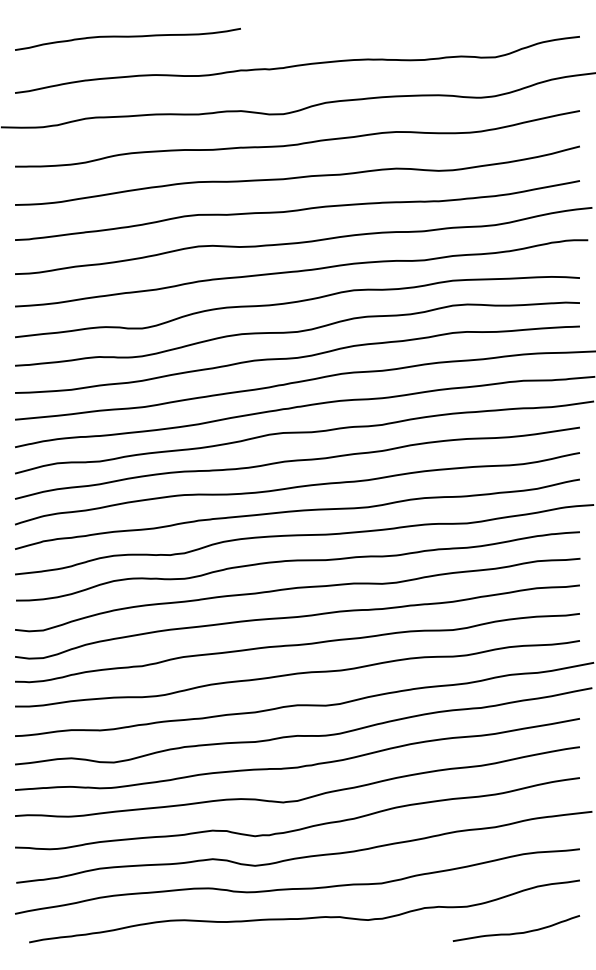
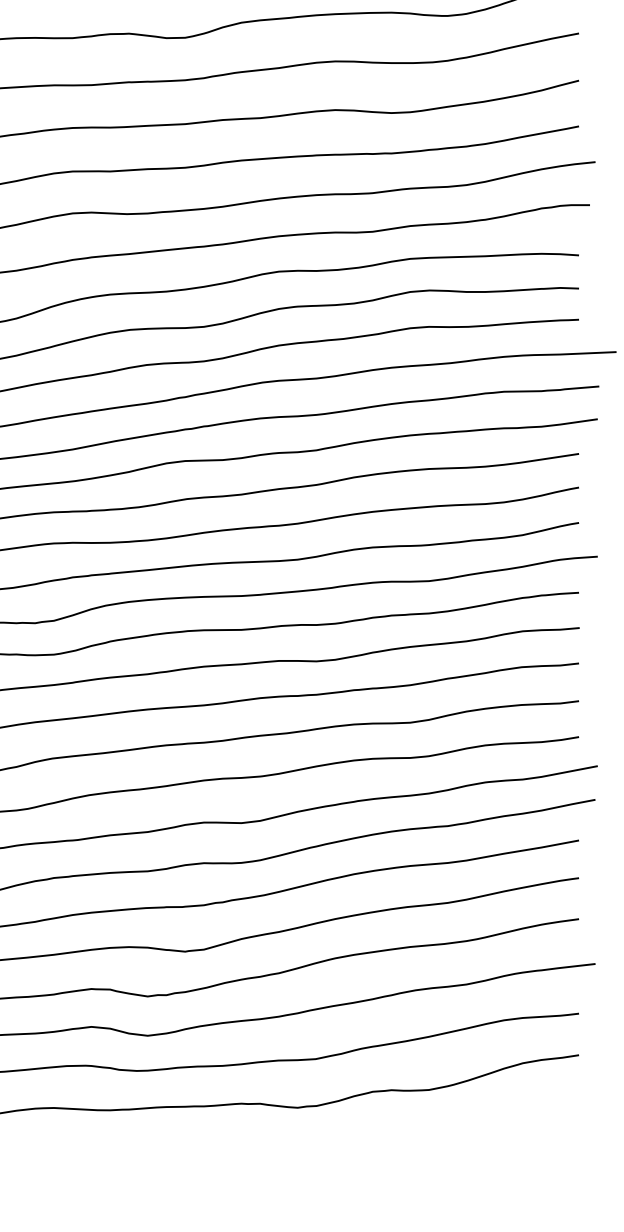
curve: (516, 932) -> (494, 1124), removed

